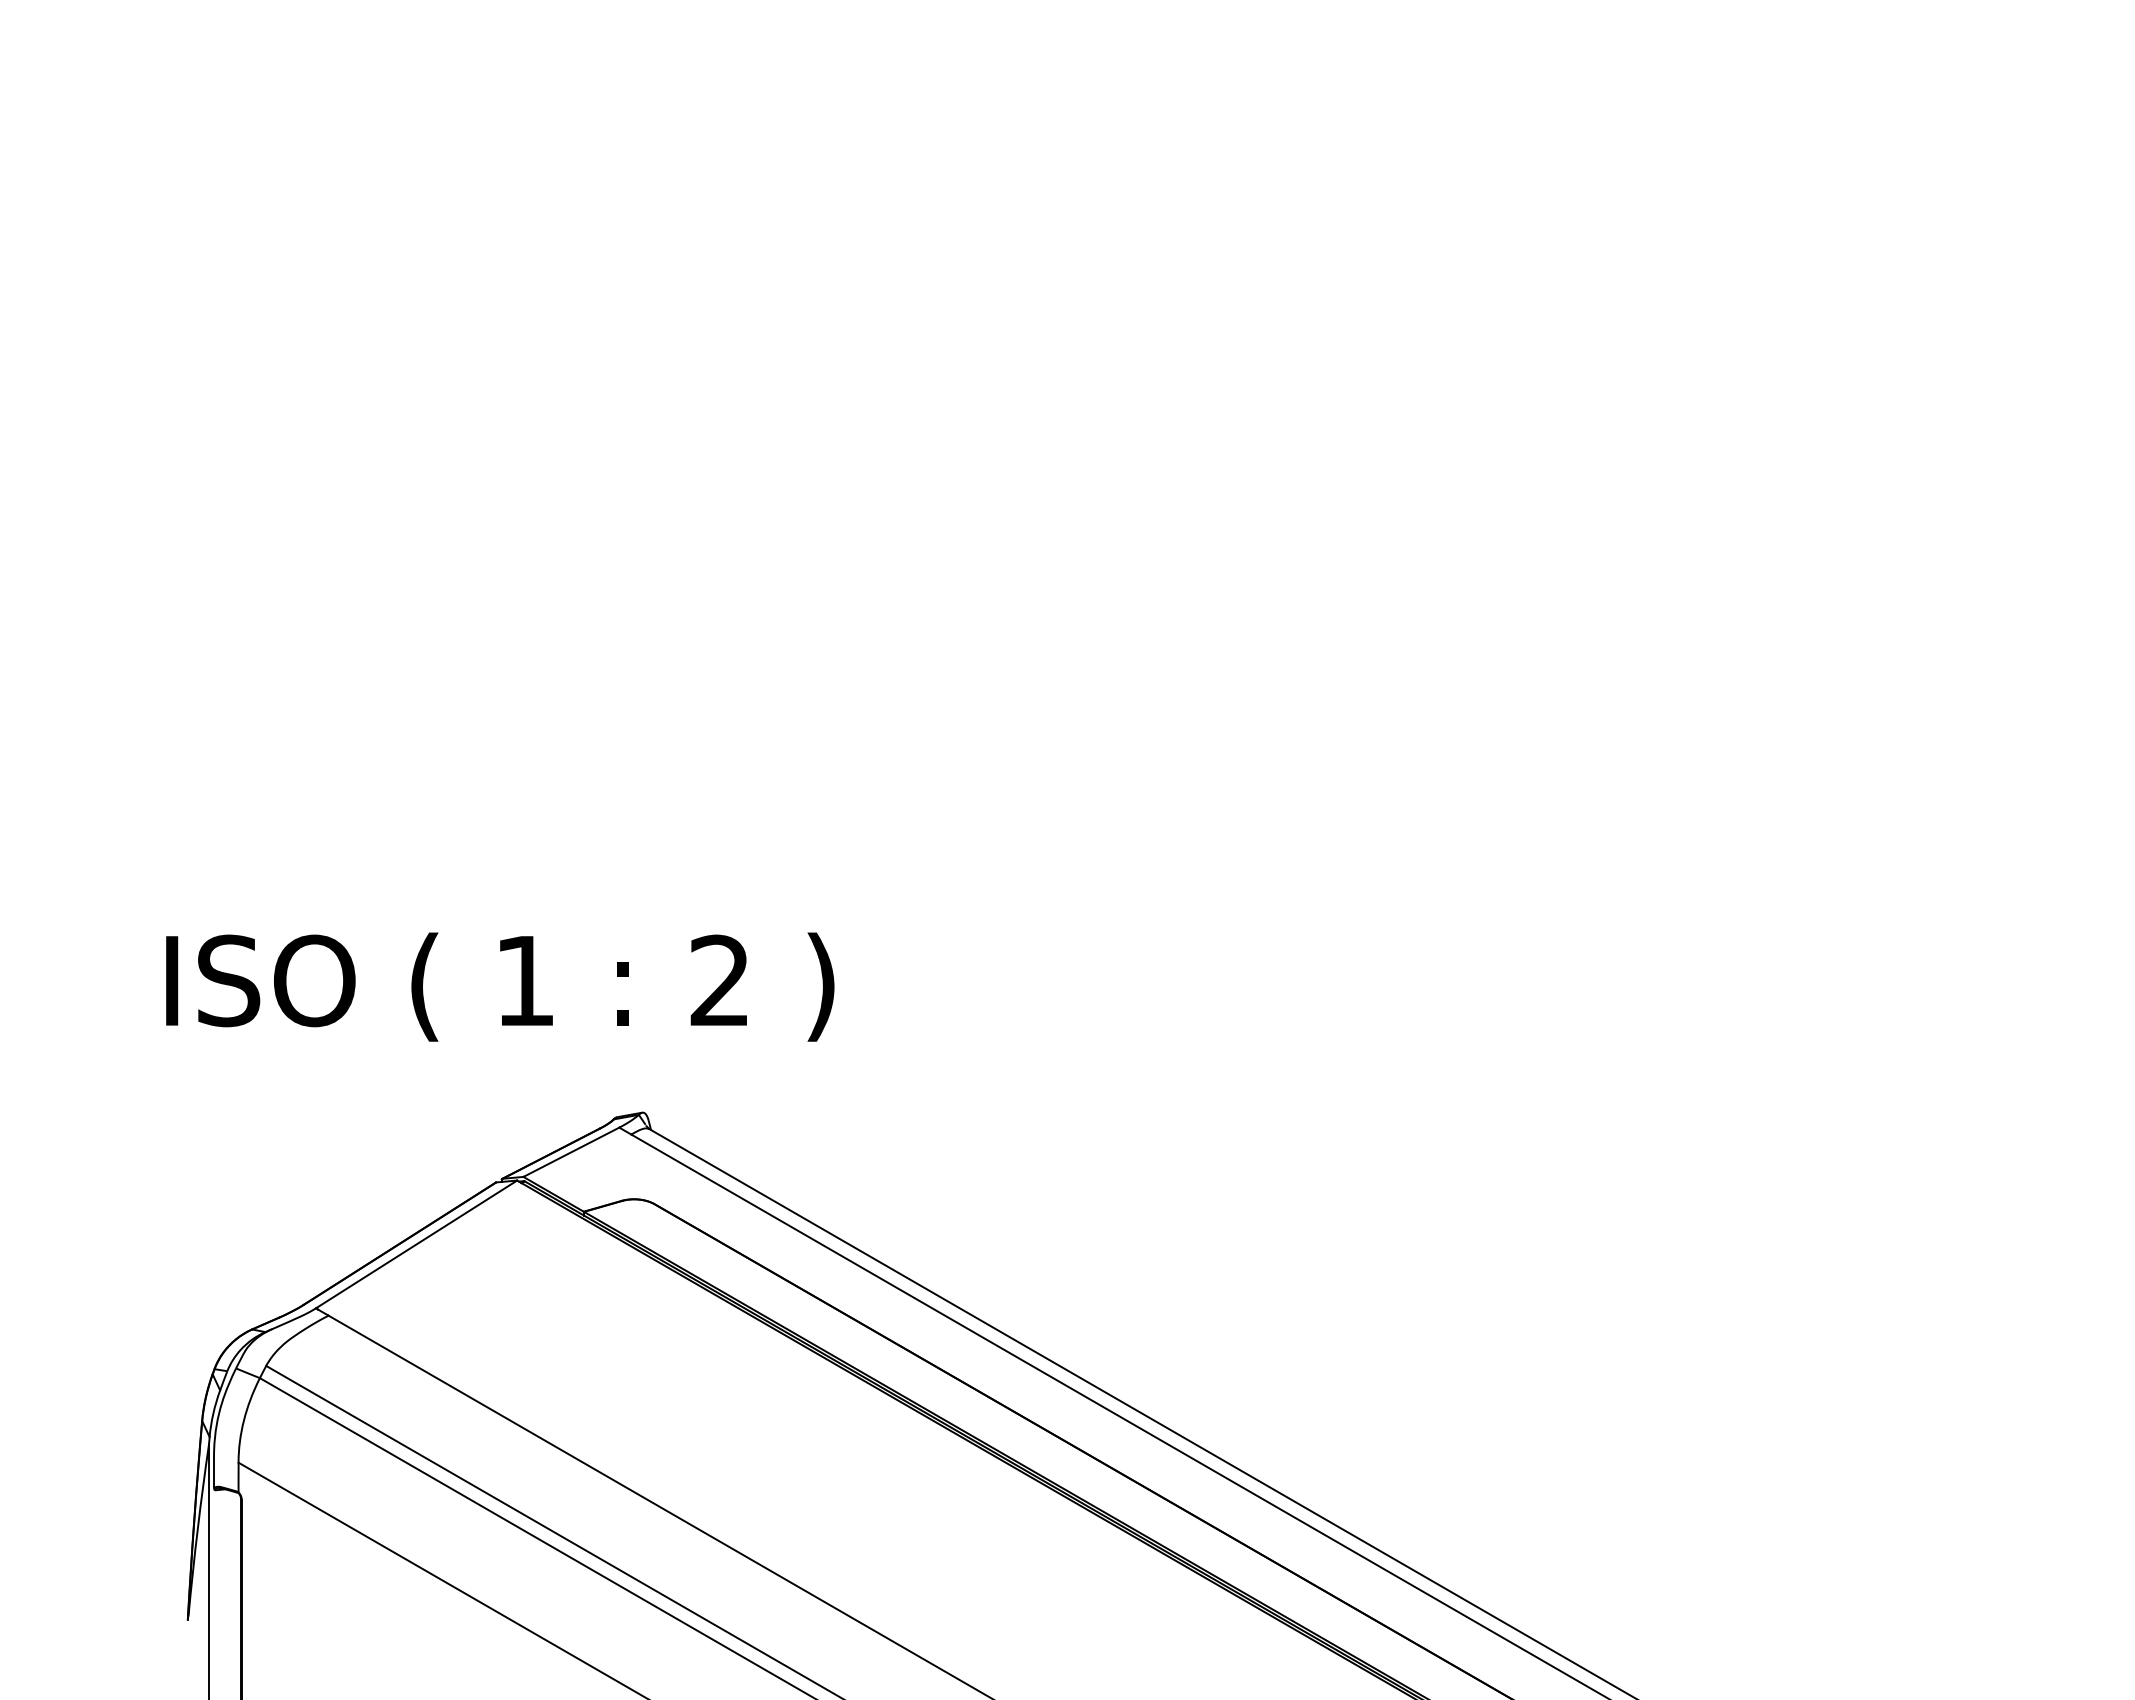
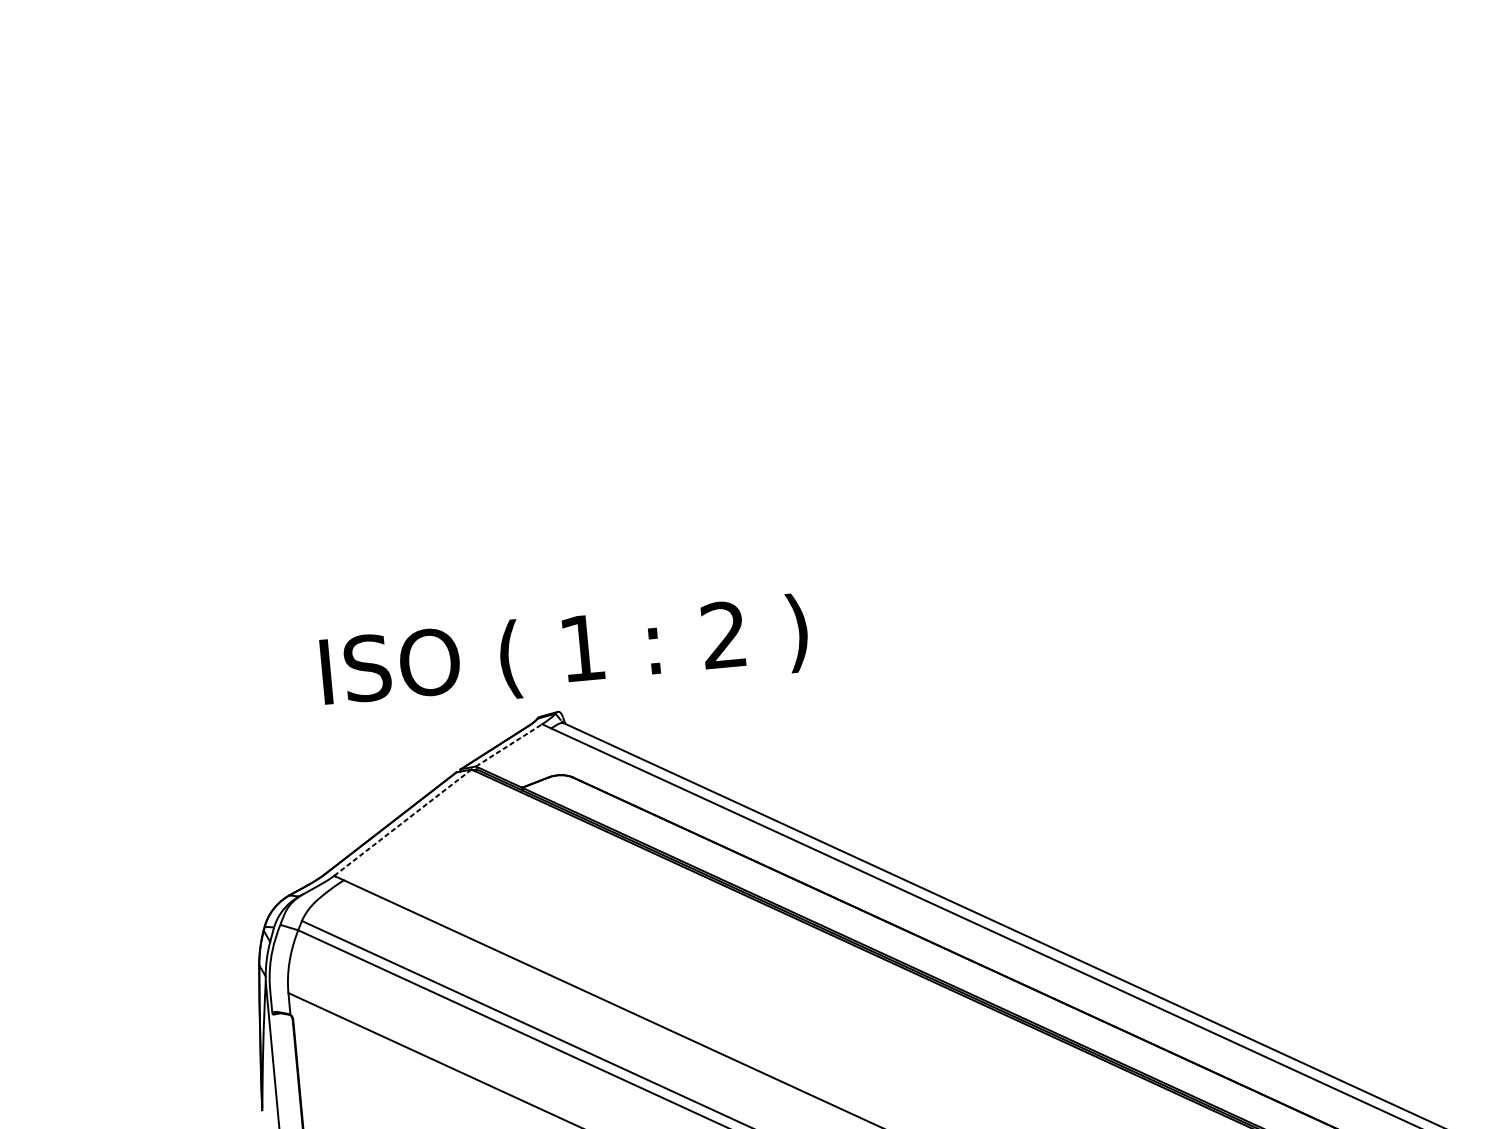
text: (500, 986) -> (565, 653), moved
line: (571, 1152) -> (509, 745), solid -> dashed
line: (416, 1244) -> (402, 822), solid -> dashed

